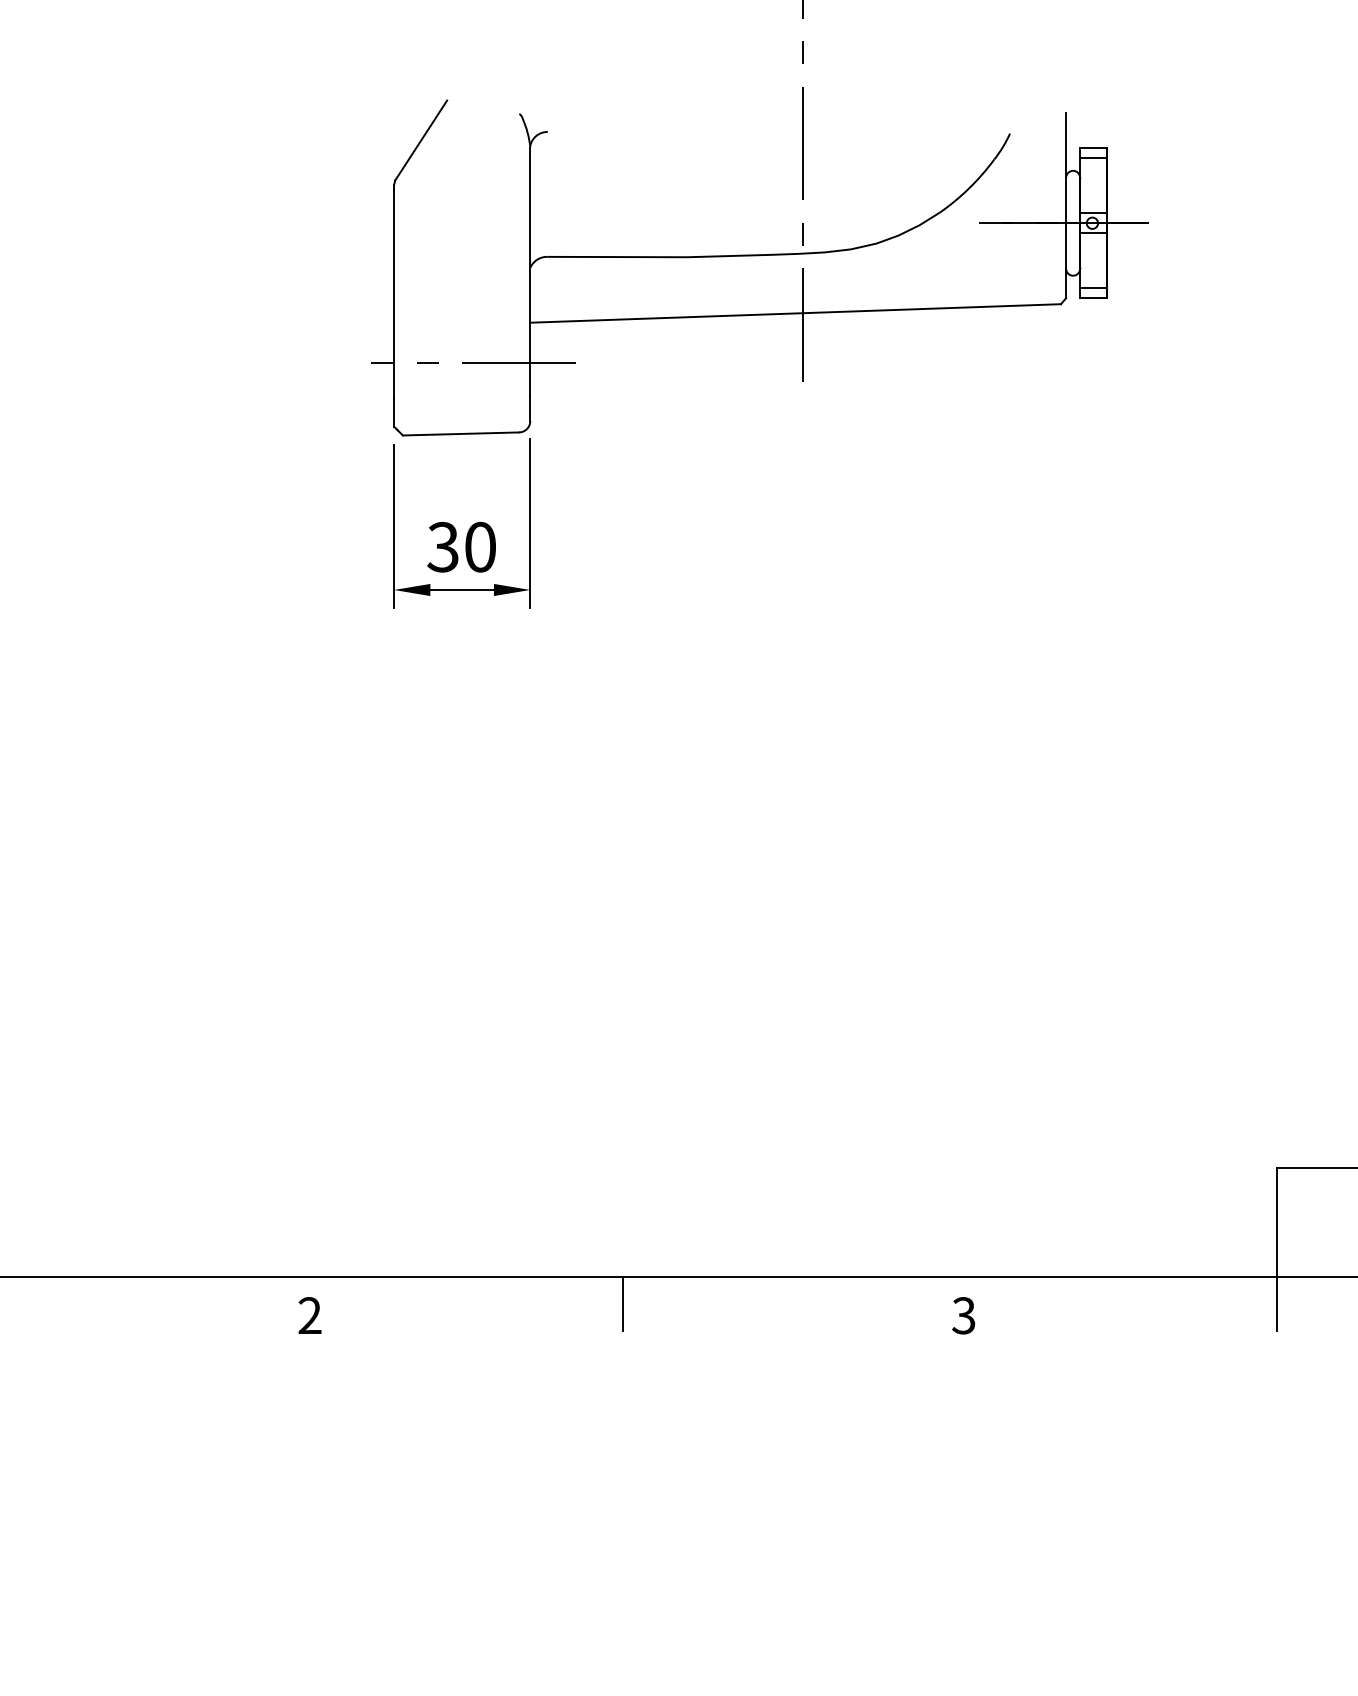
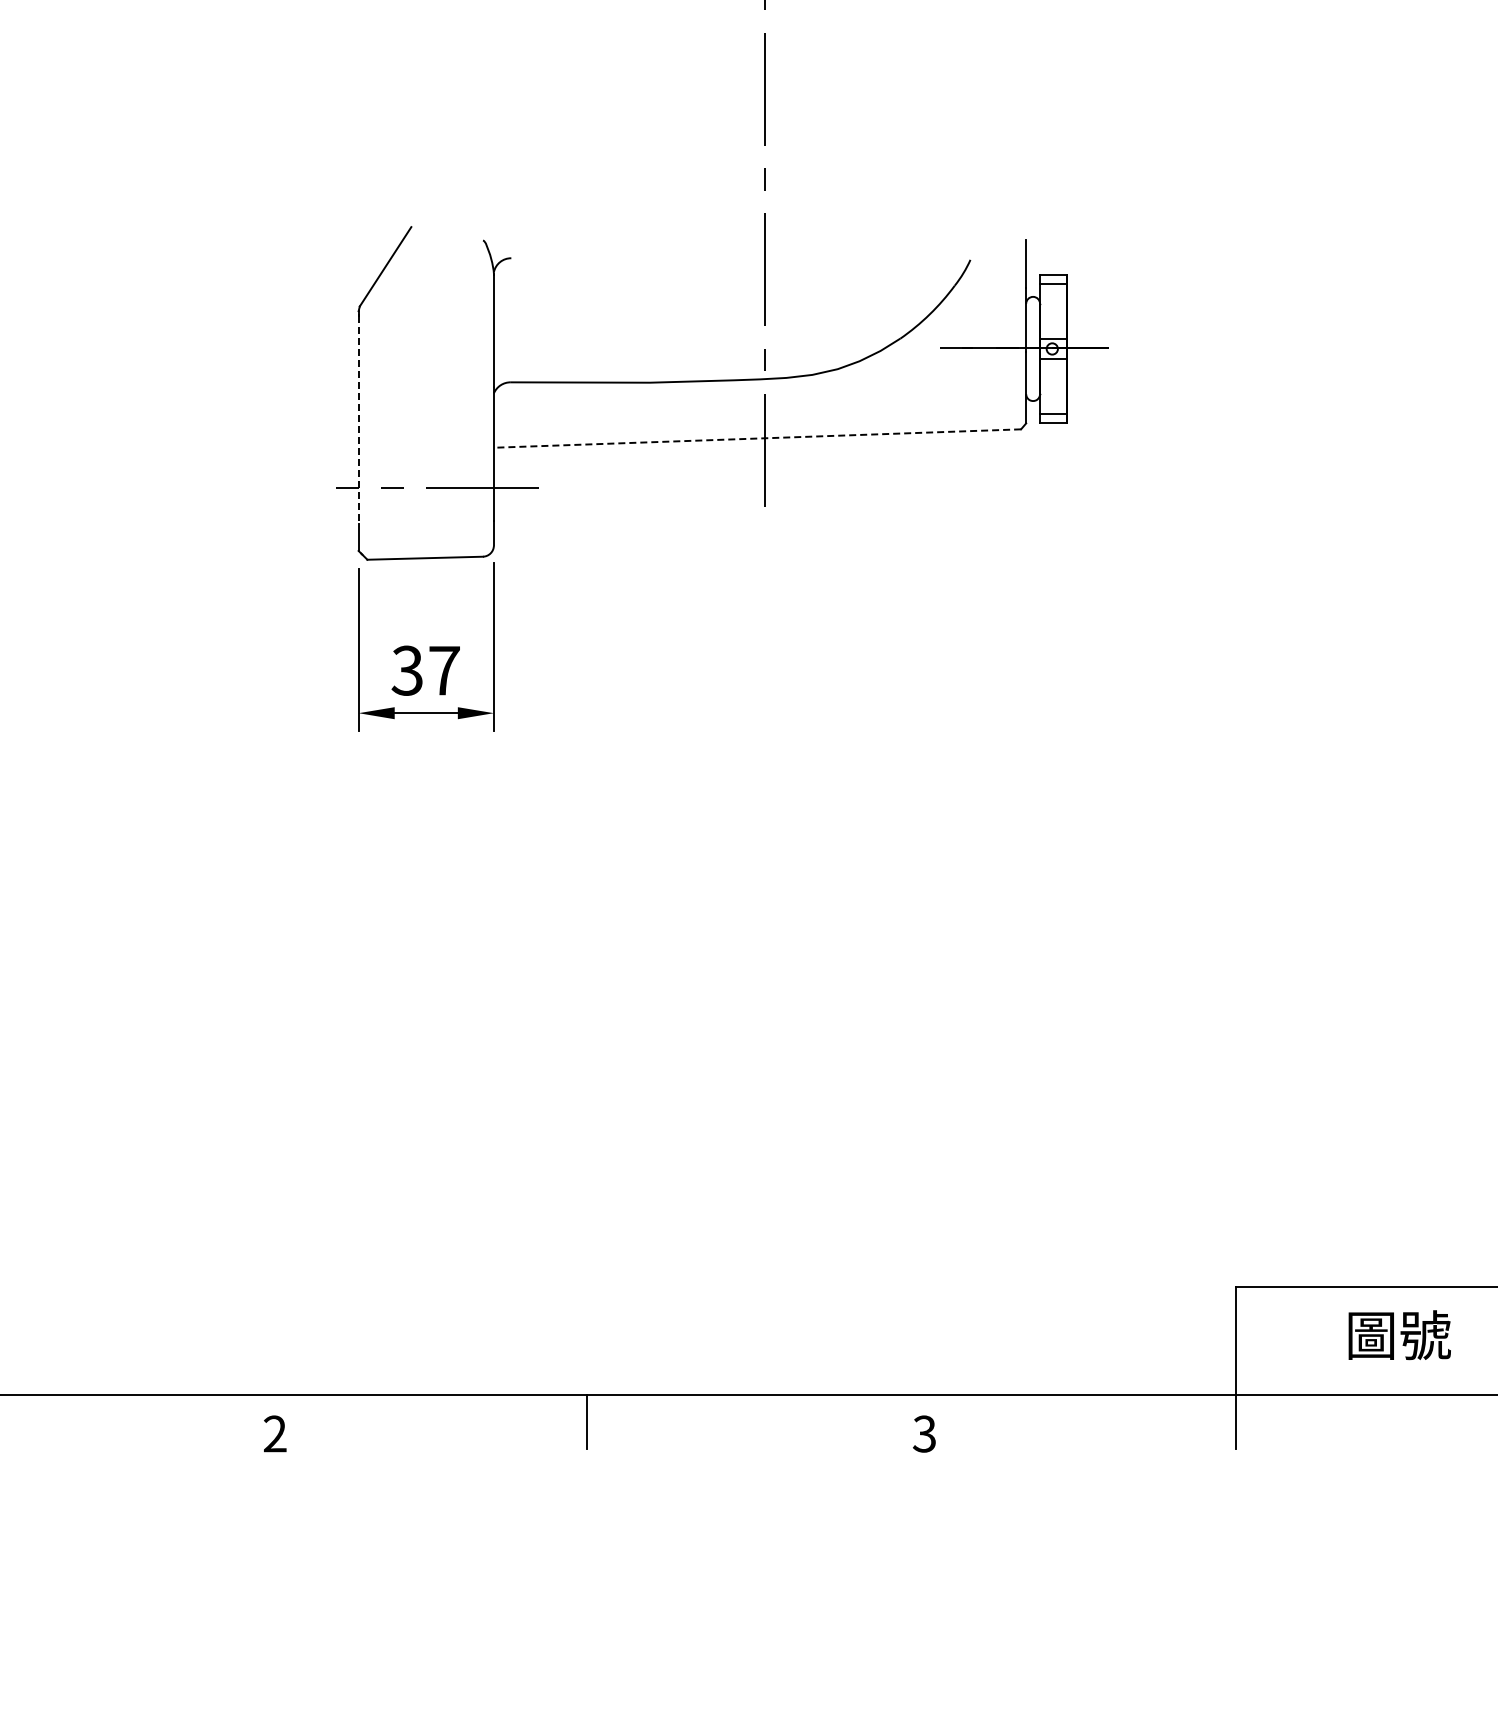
line: (393, 294) -> (358, 419), solid -> dashed
line: (795, 313) -> (757, 438), solid -> dashed
text: (480, 546) -> (444, 670), 30 -> 37

